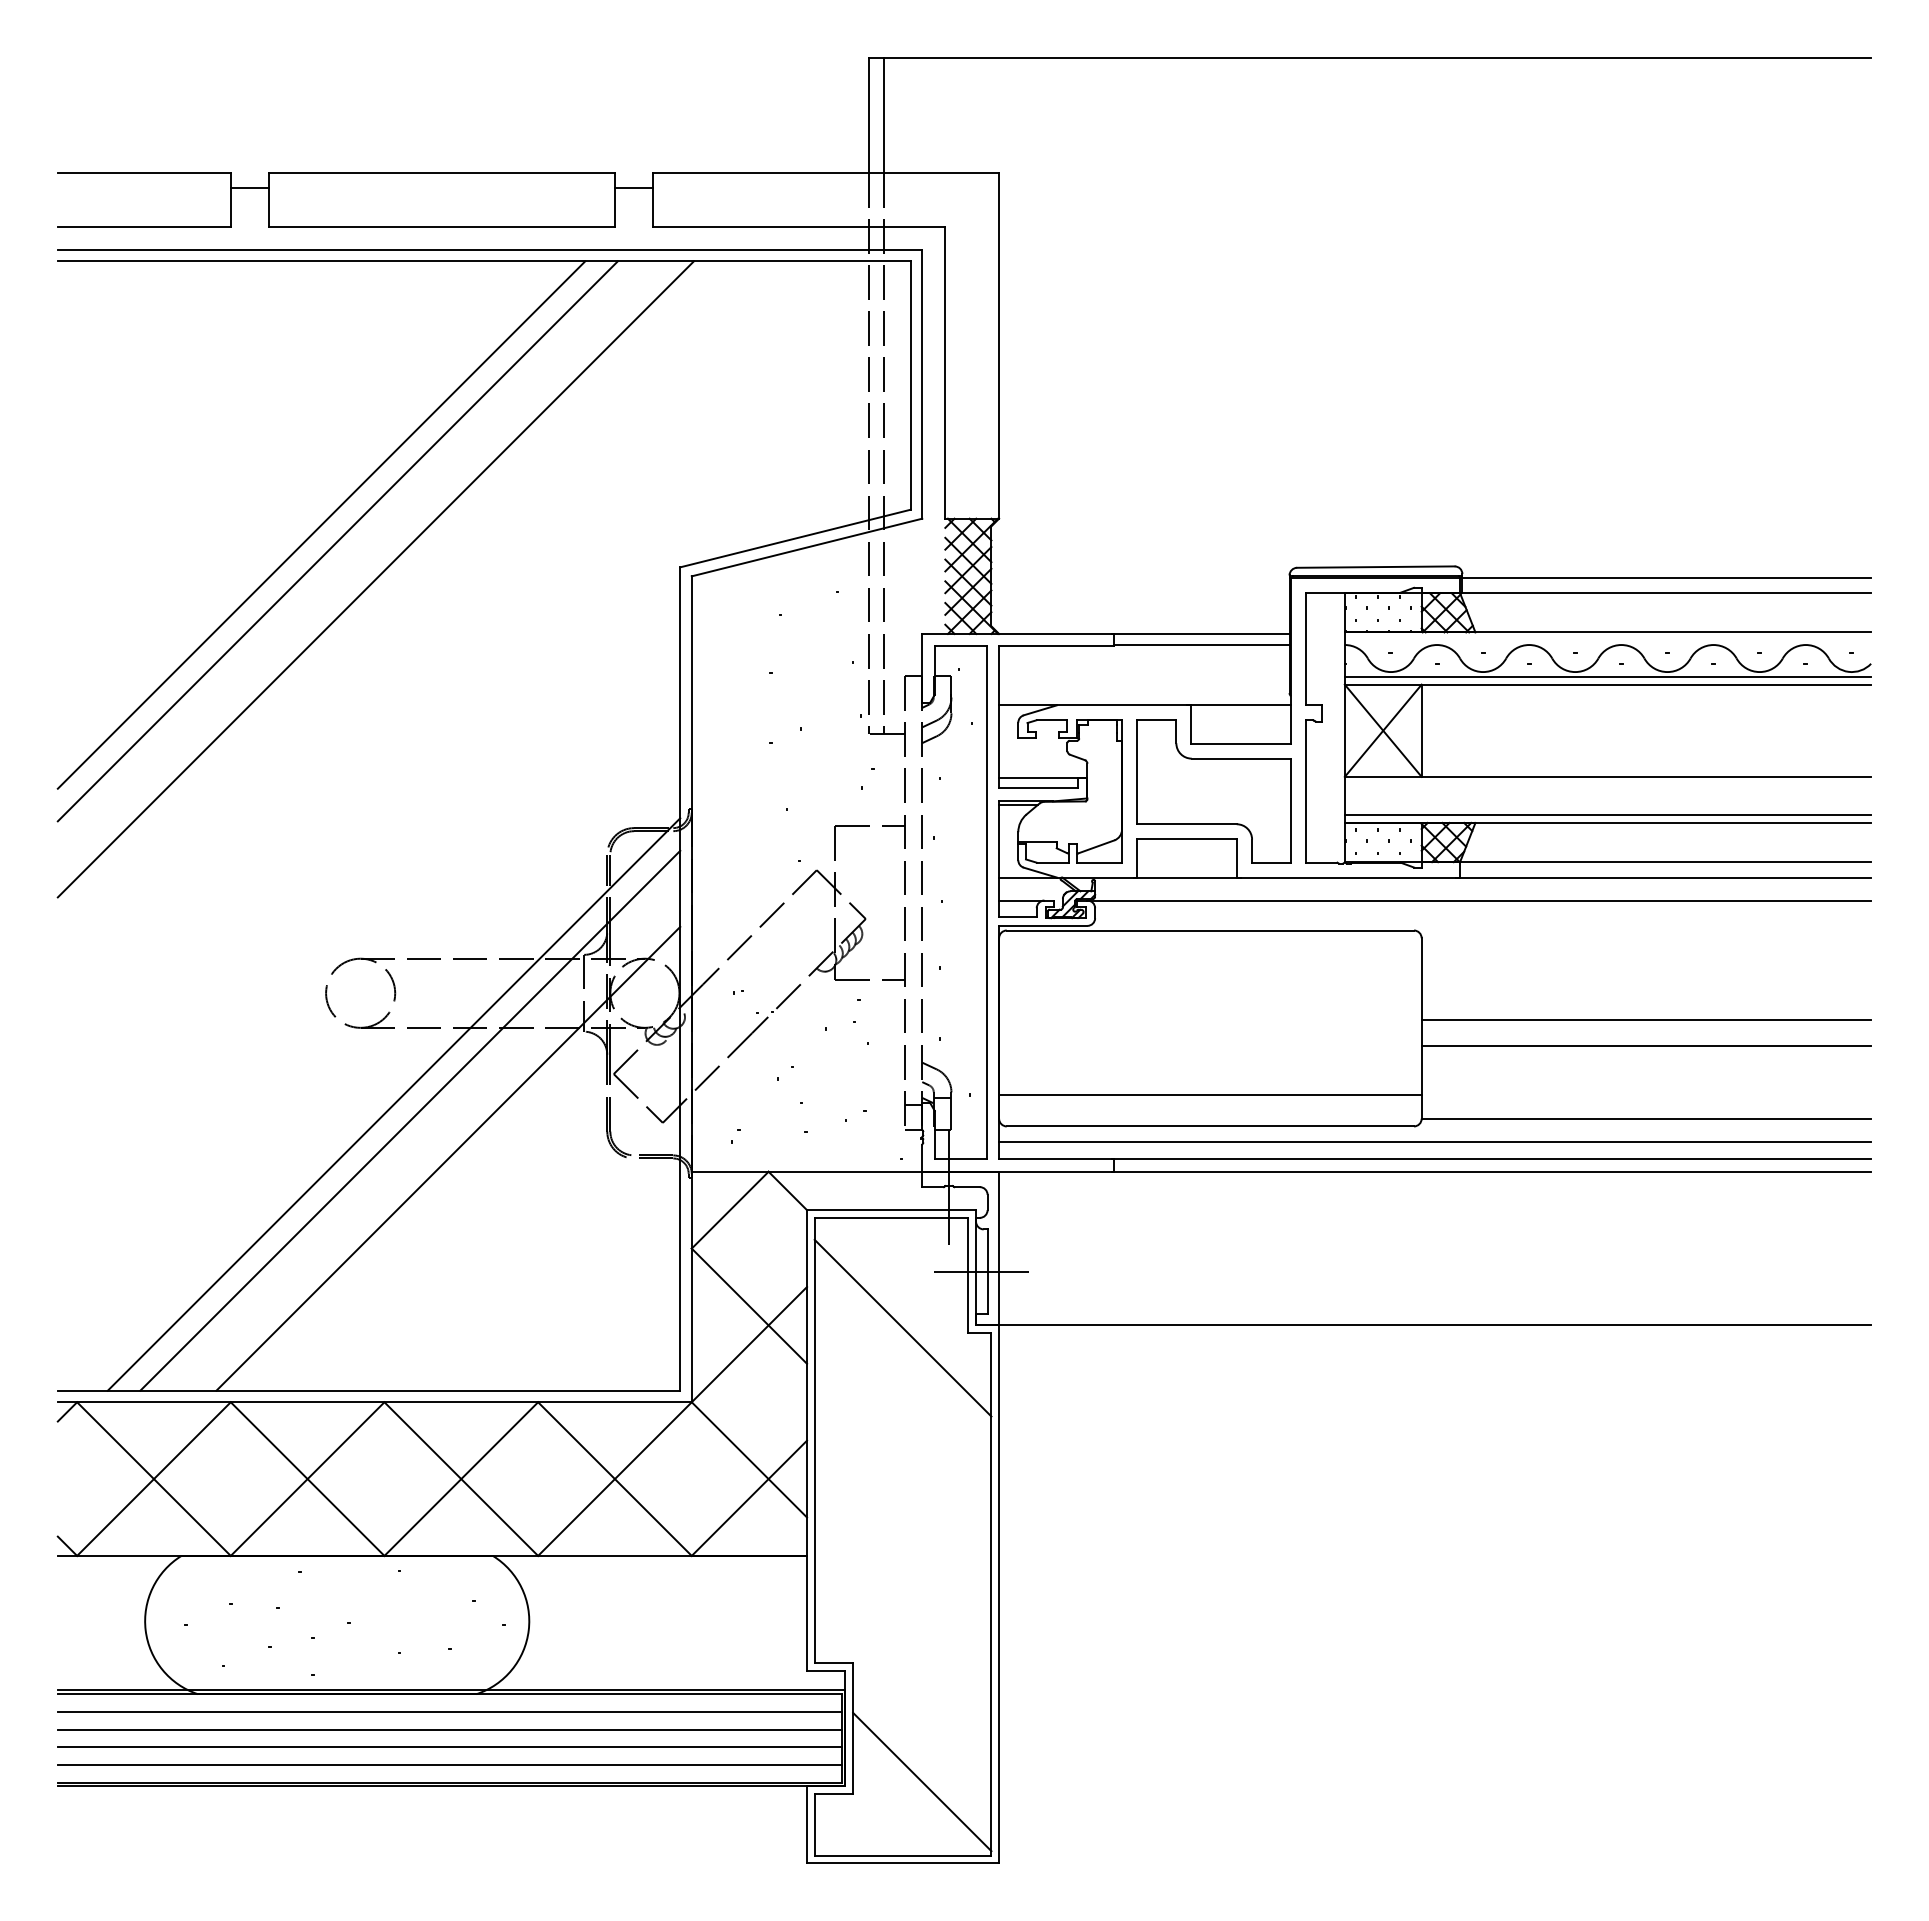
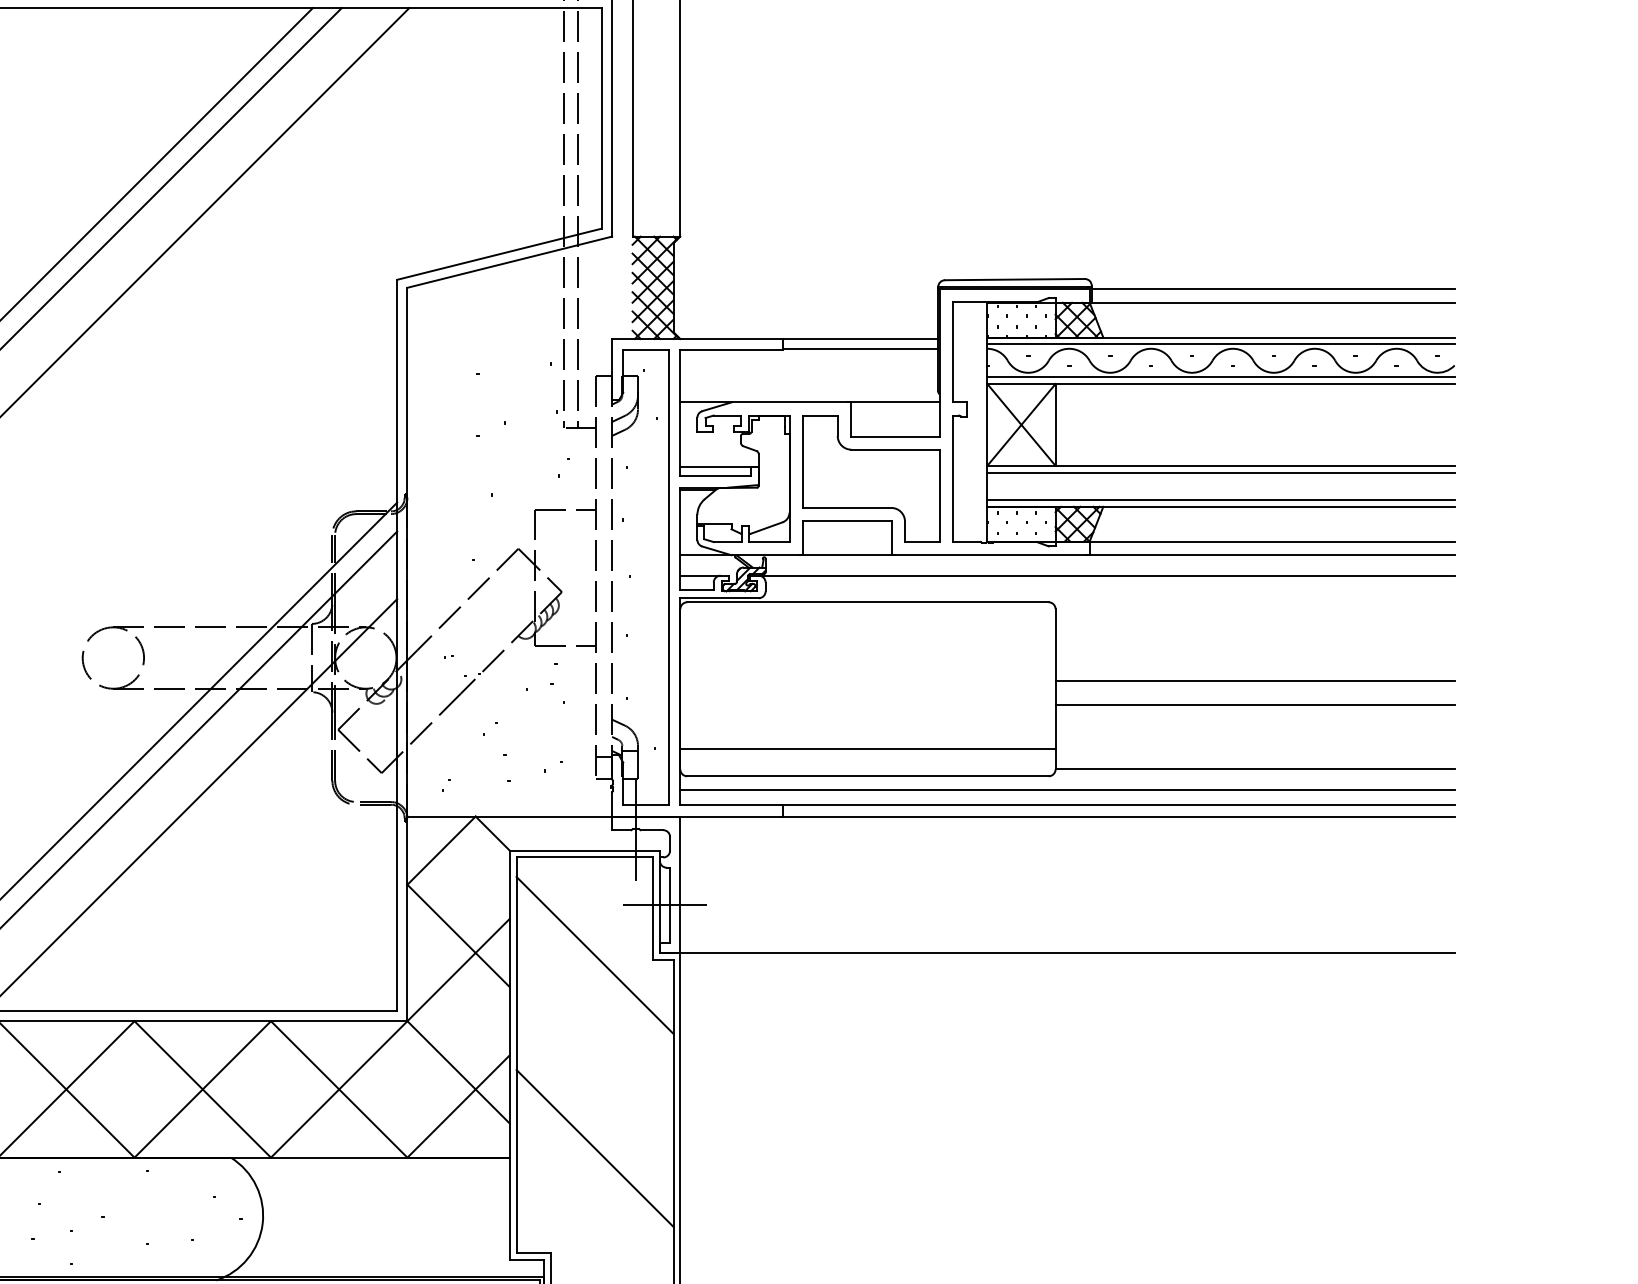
line: (1607, 640) -> (1220, 344), added
line: (1607, 784) -> (1220, 472), added
line: (902, 1545) -> (594, 1148), added

